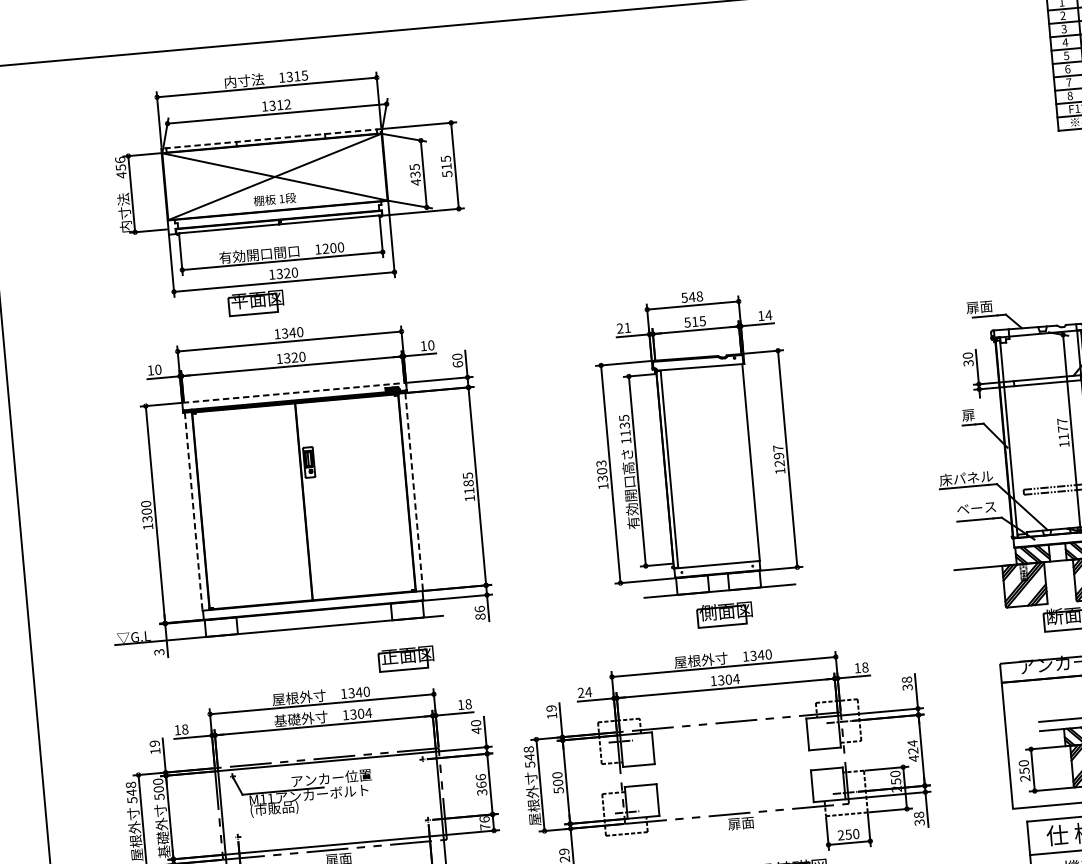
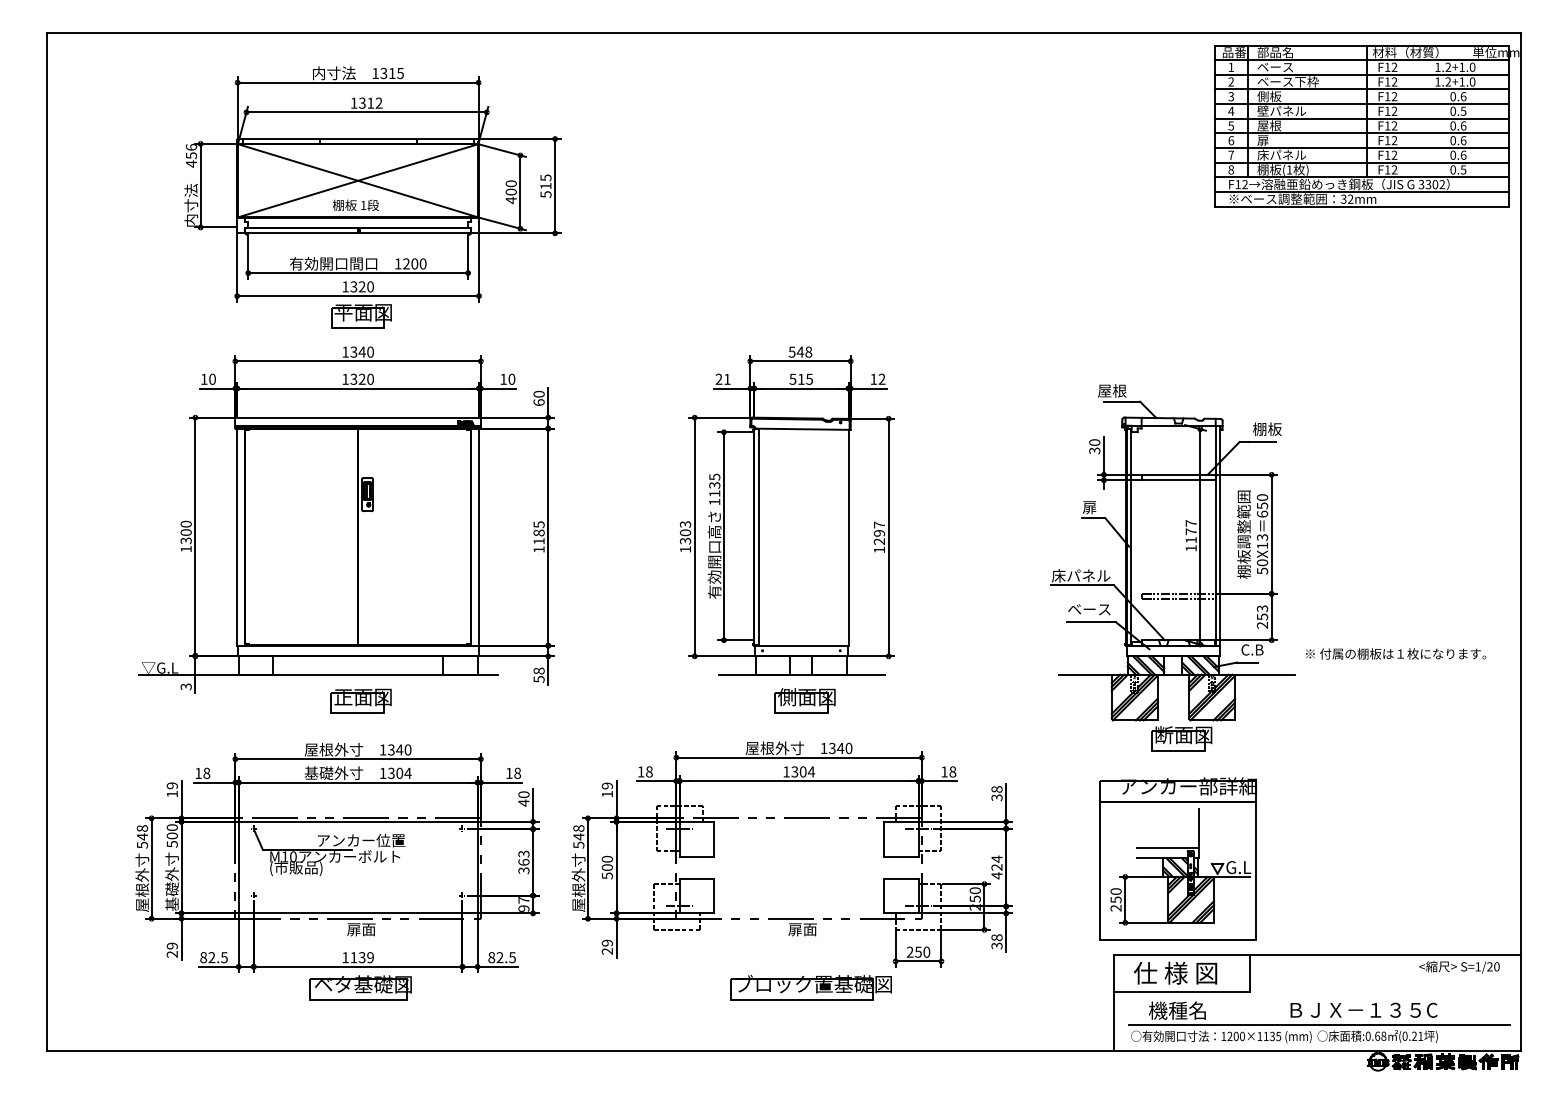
line: (271, 139) -> (357, 139), dashed -> solid
text: (414, 170) -> (510, 187), 435 -> 400
part: (256, 303) -> (361, 316), moved
text: (979, 306) -> (1112, 390), 扉面 -> 屋根
text: (768, 314) -> (881, 378), 14 -> 12
line: (294, 392) -> (358, 417), dashed -> solid
line: (414, 492) -> (479, 537), dashed -> solid
line: (193, 511) -> (237, 537), dashed -> solid
text: (479, 612) -> (538, 674), 86 -> 58
part: (405, 658) -> (360, 700), moved
text: (585, 692) -> (645, 771), 24 -> 18
text: (480, 776) -> (523, 853), 366 -> 363
text: (270, 798) -> (293, 856), M11 -> M10
text: (484, 823) -> (523, 904), 76 -> 97

